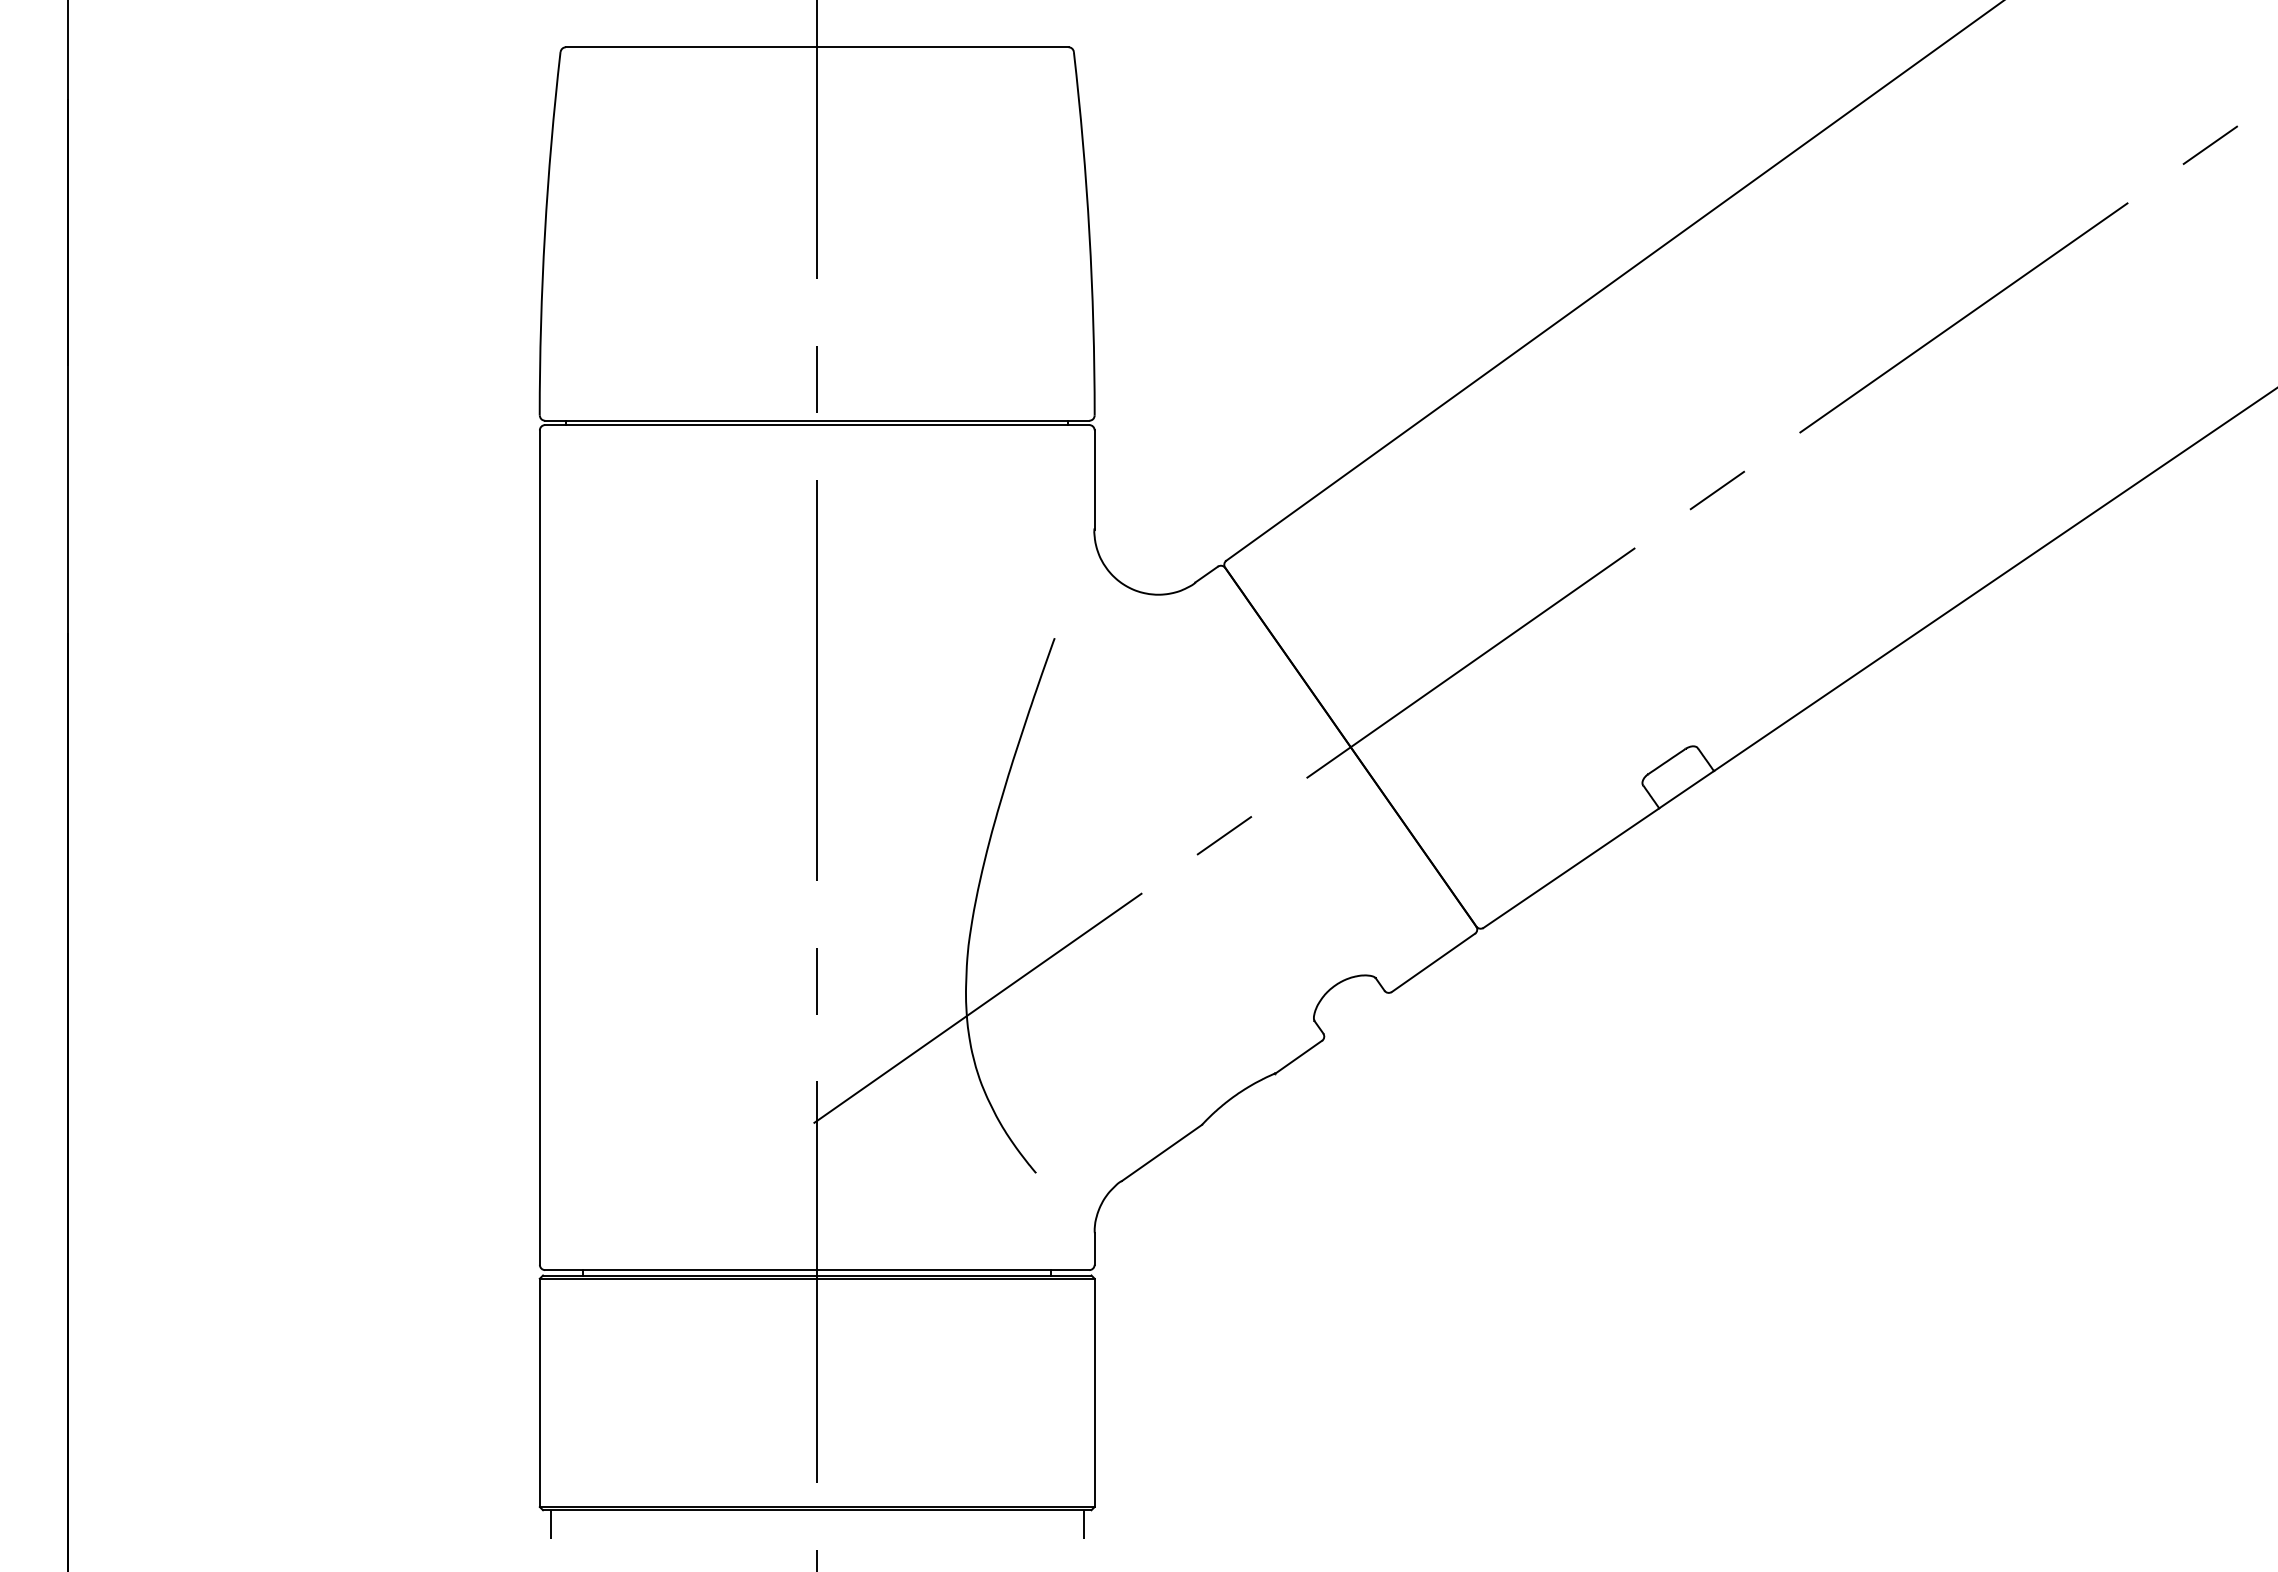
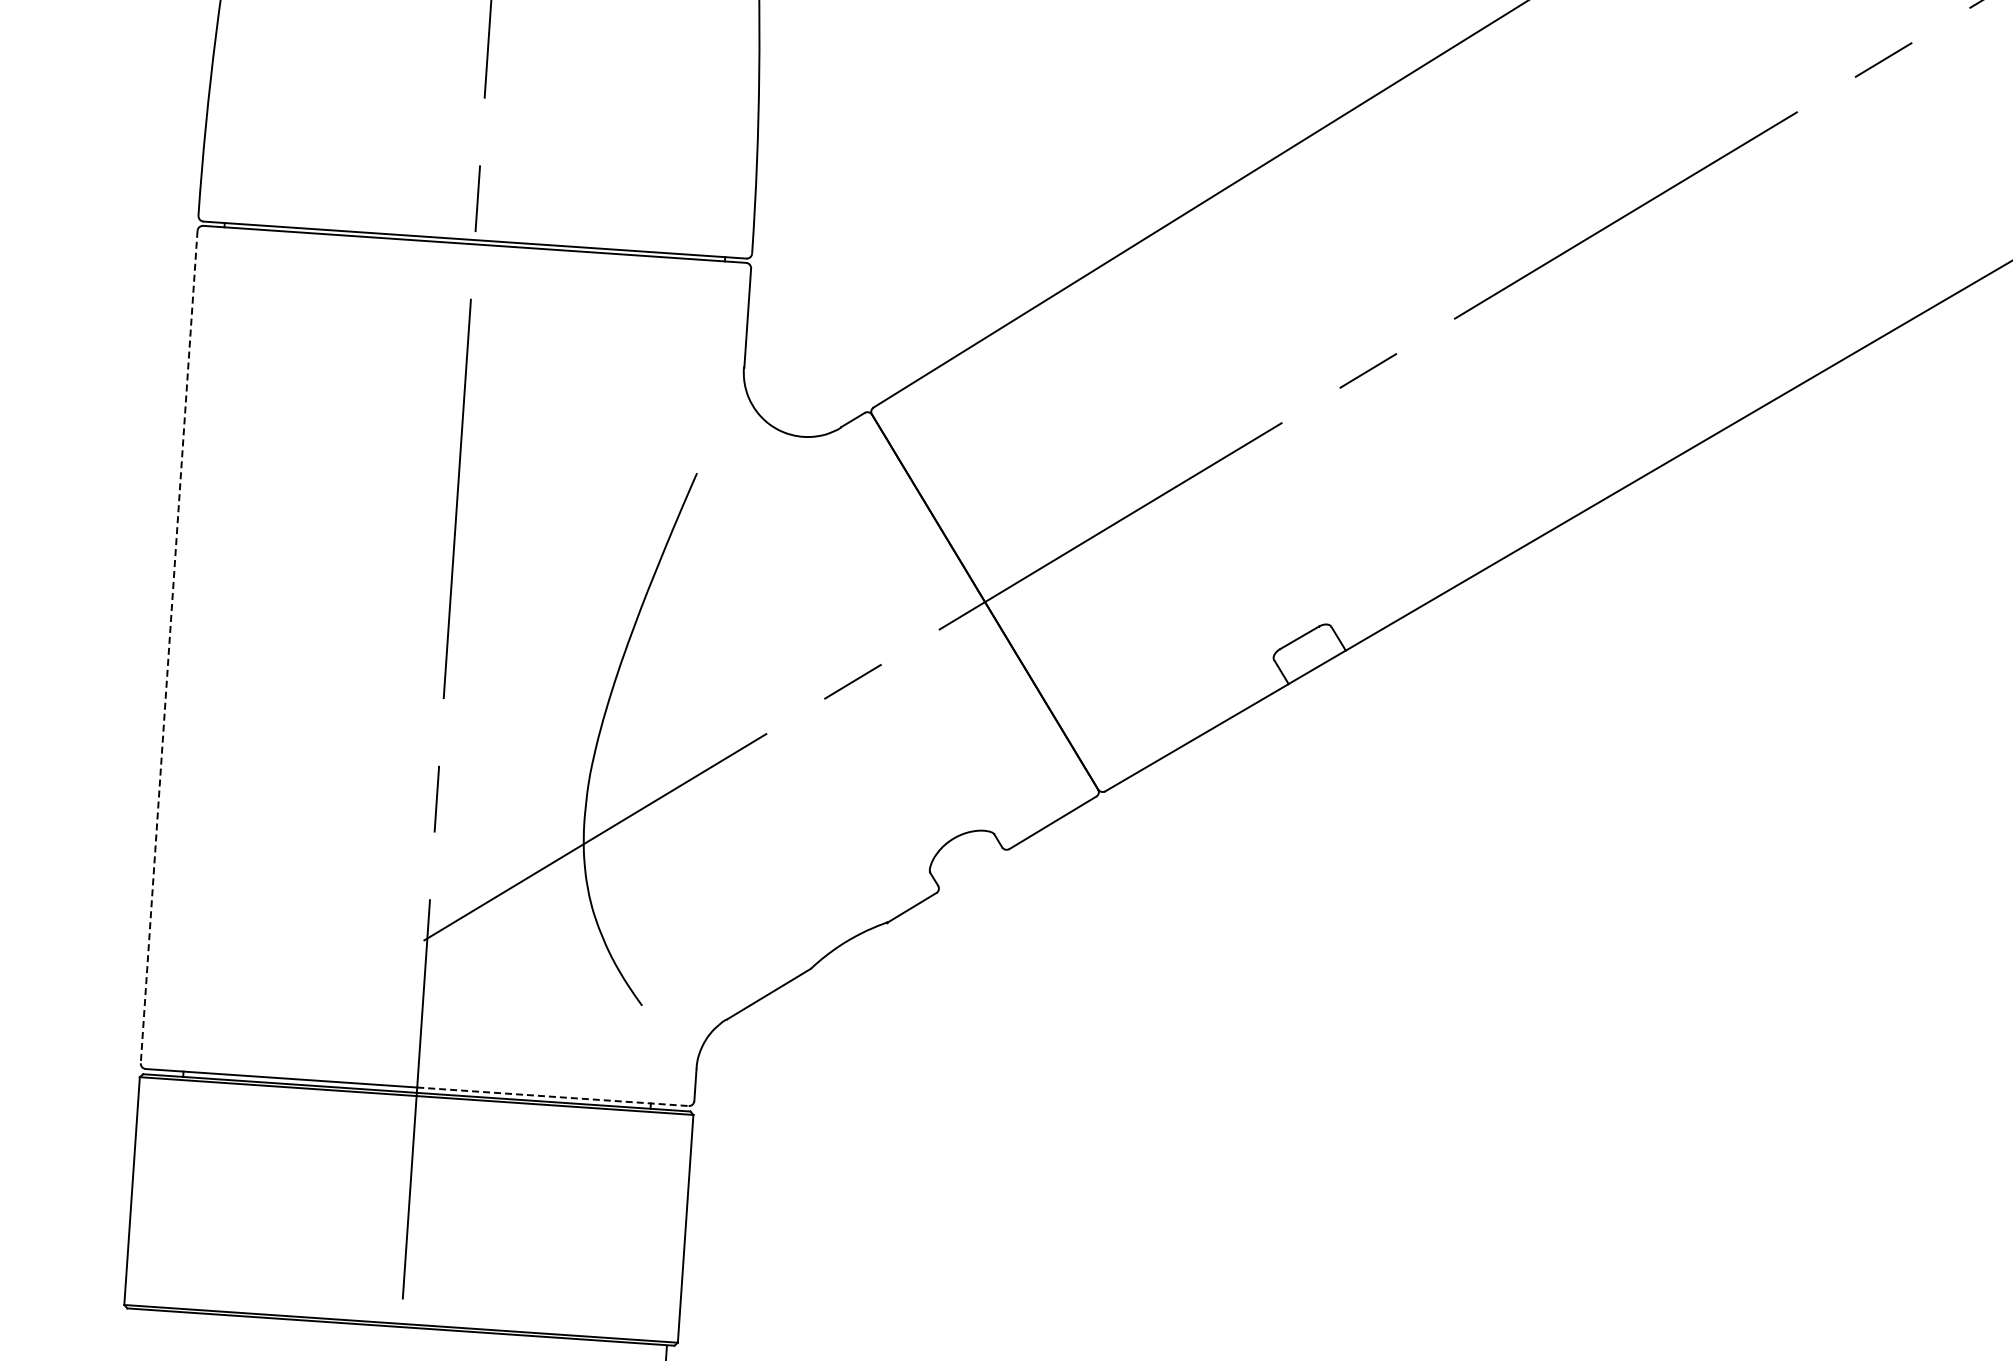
line: (539, 848) -> (168, 647), solid -> dashed
line: (953, 1270) -> (553, 1097), solid -> dashed
line: (550, 1524) -> (133, 1323), removed

